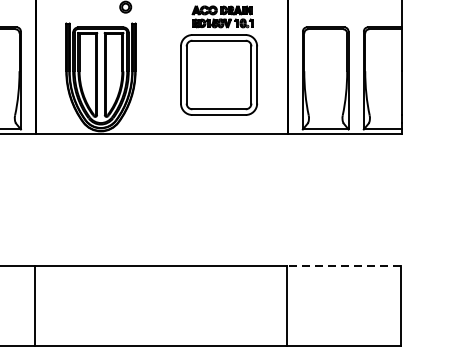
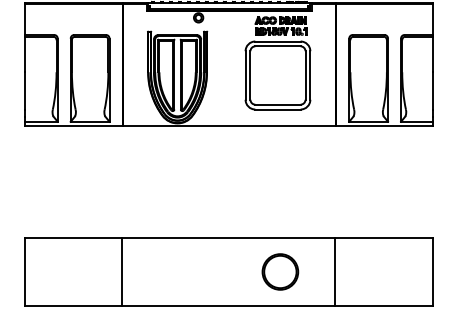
line: (344, 265) -> (384, 237), dashed -> solid
part: (222, 305) -> (280, 271), added

